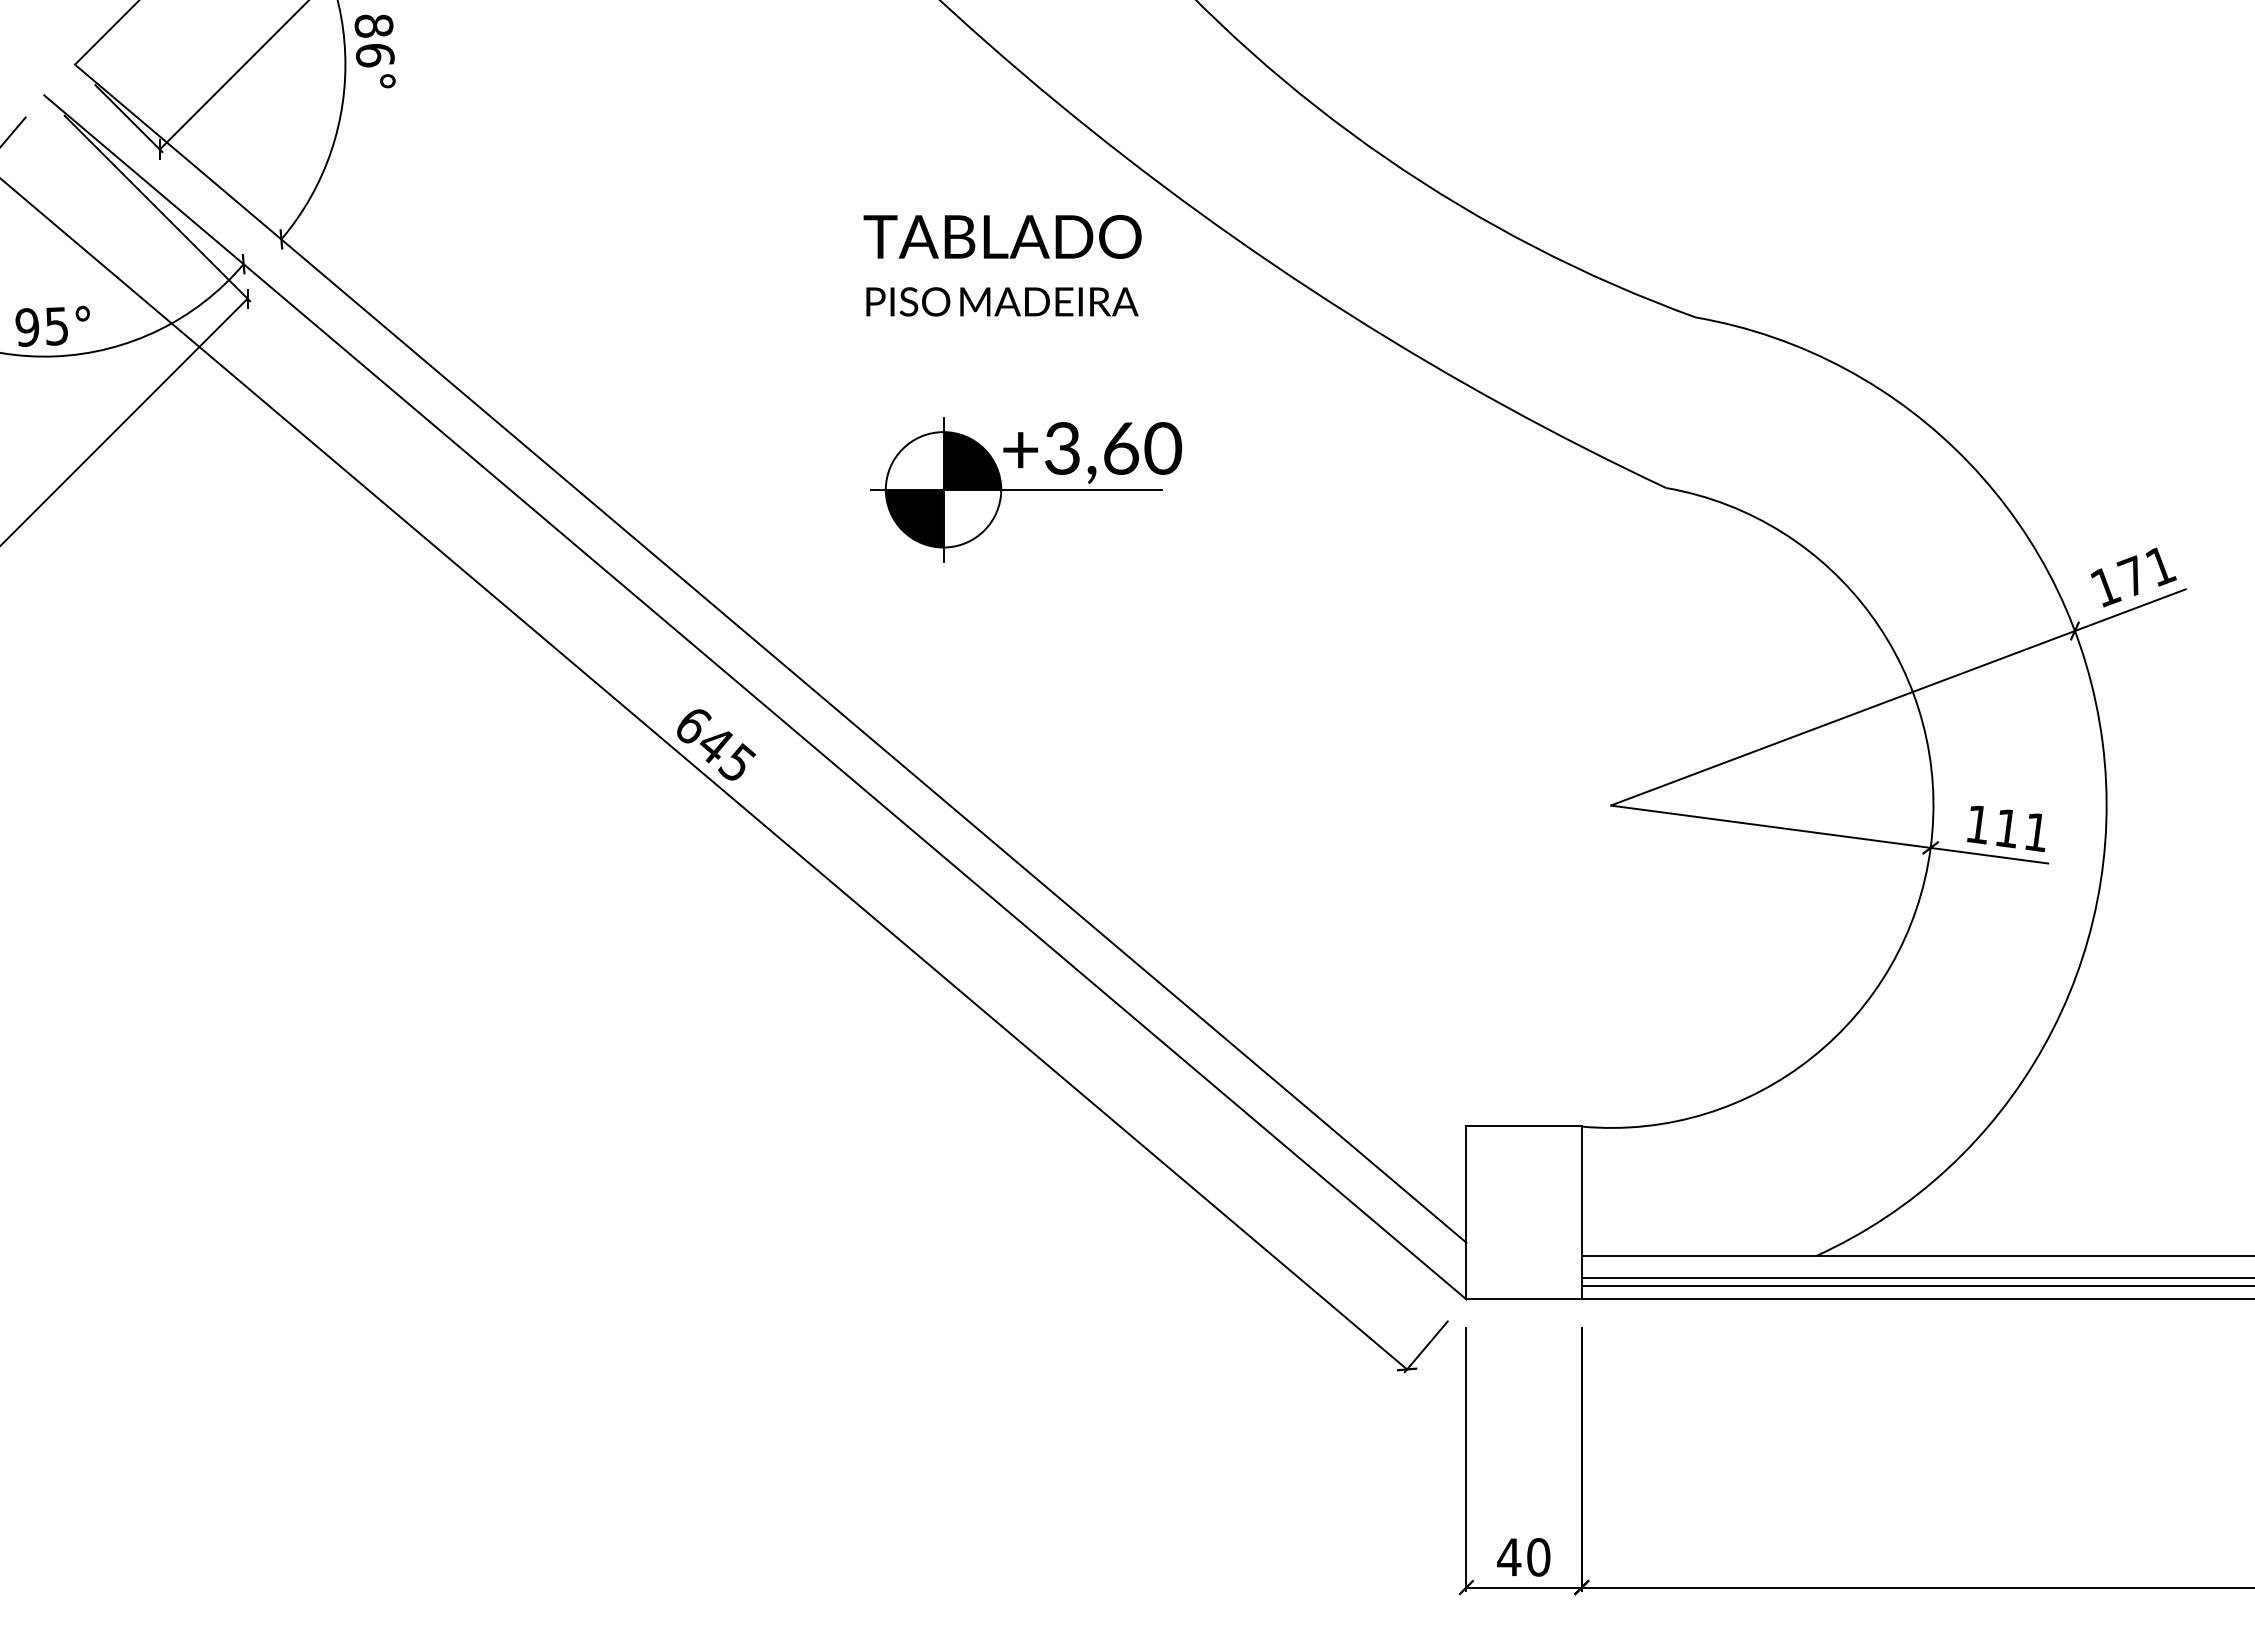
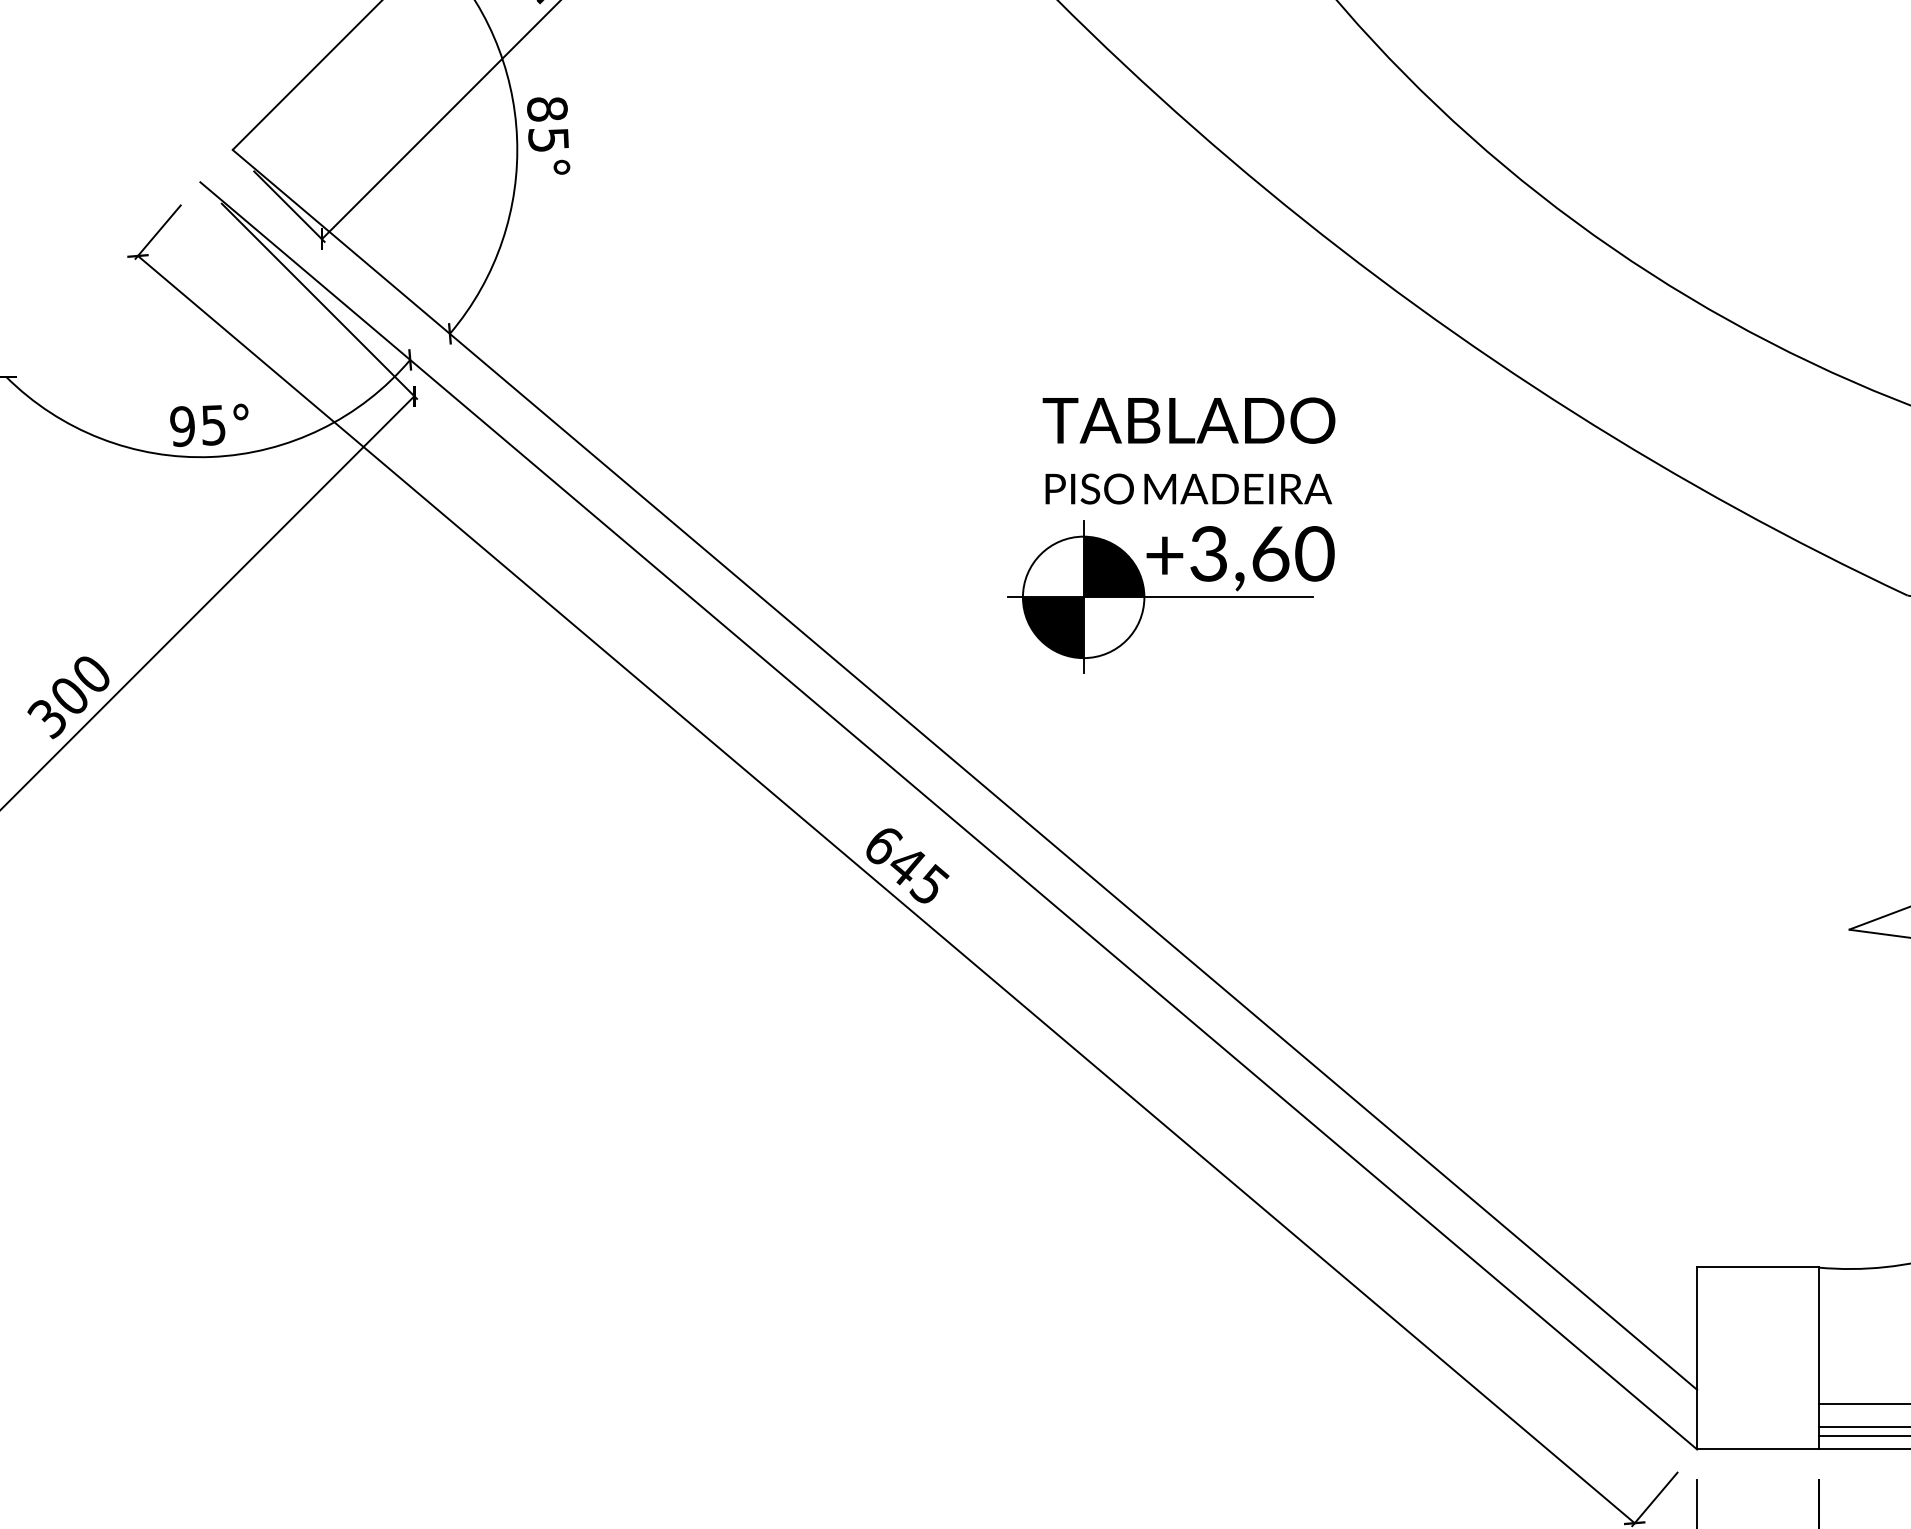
text: (374, 55) -> (547, 140), 86° -> 85°
text: (1002, 265) -> (1188, 450), moved
part: (1026, 489) -> (1170, 597), moved

